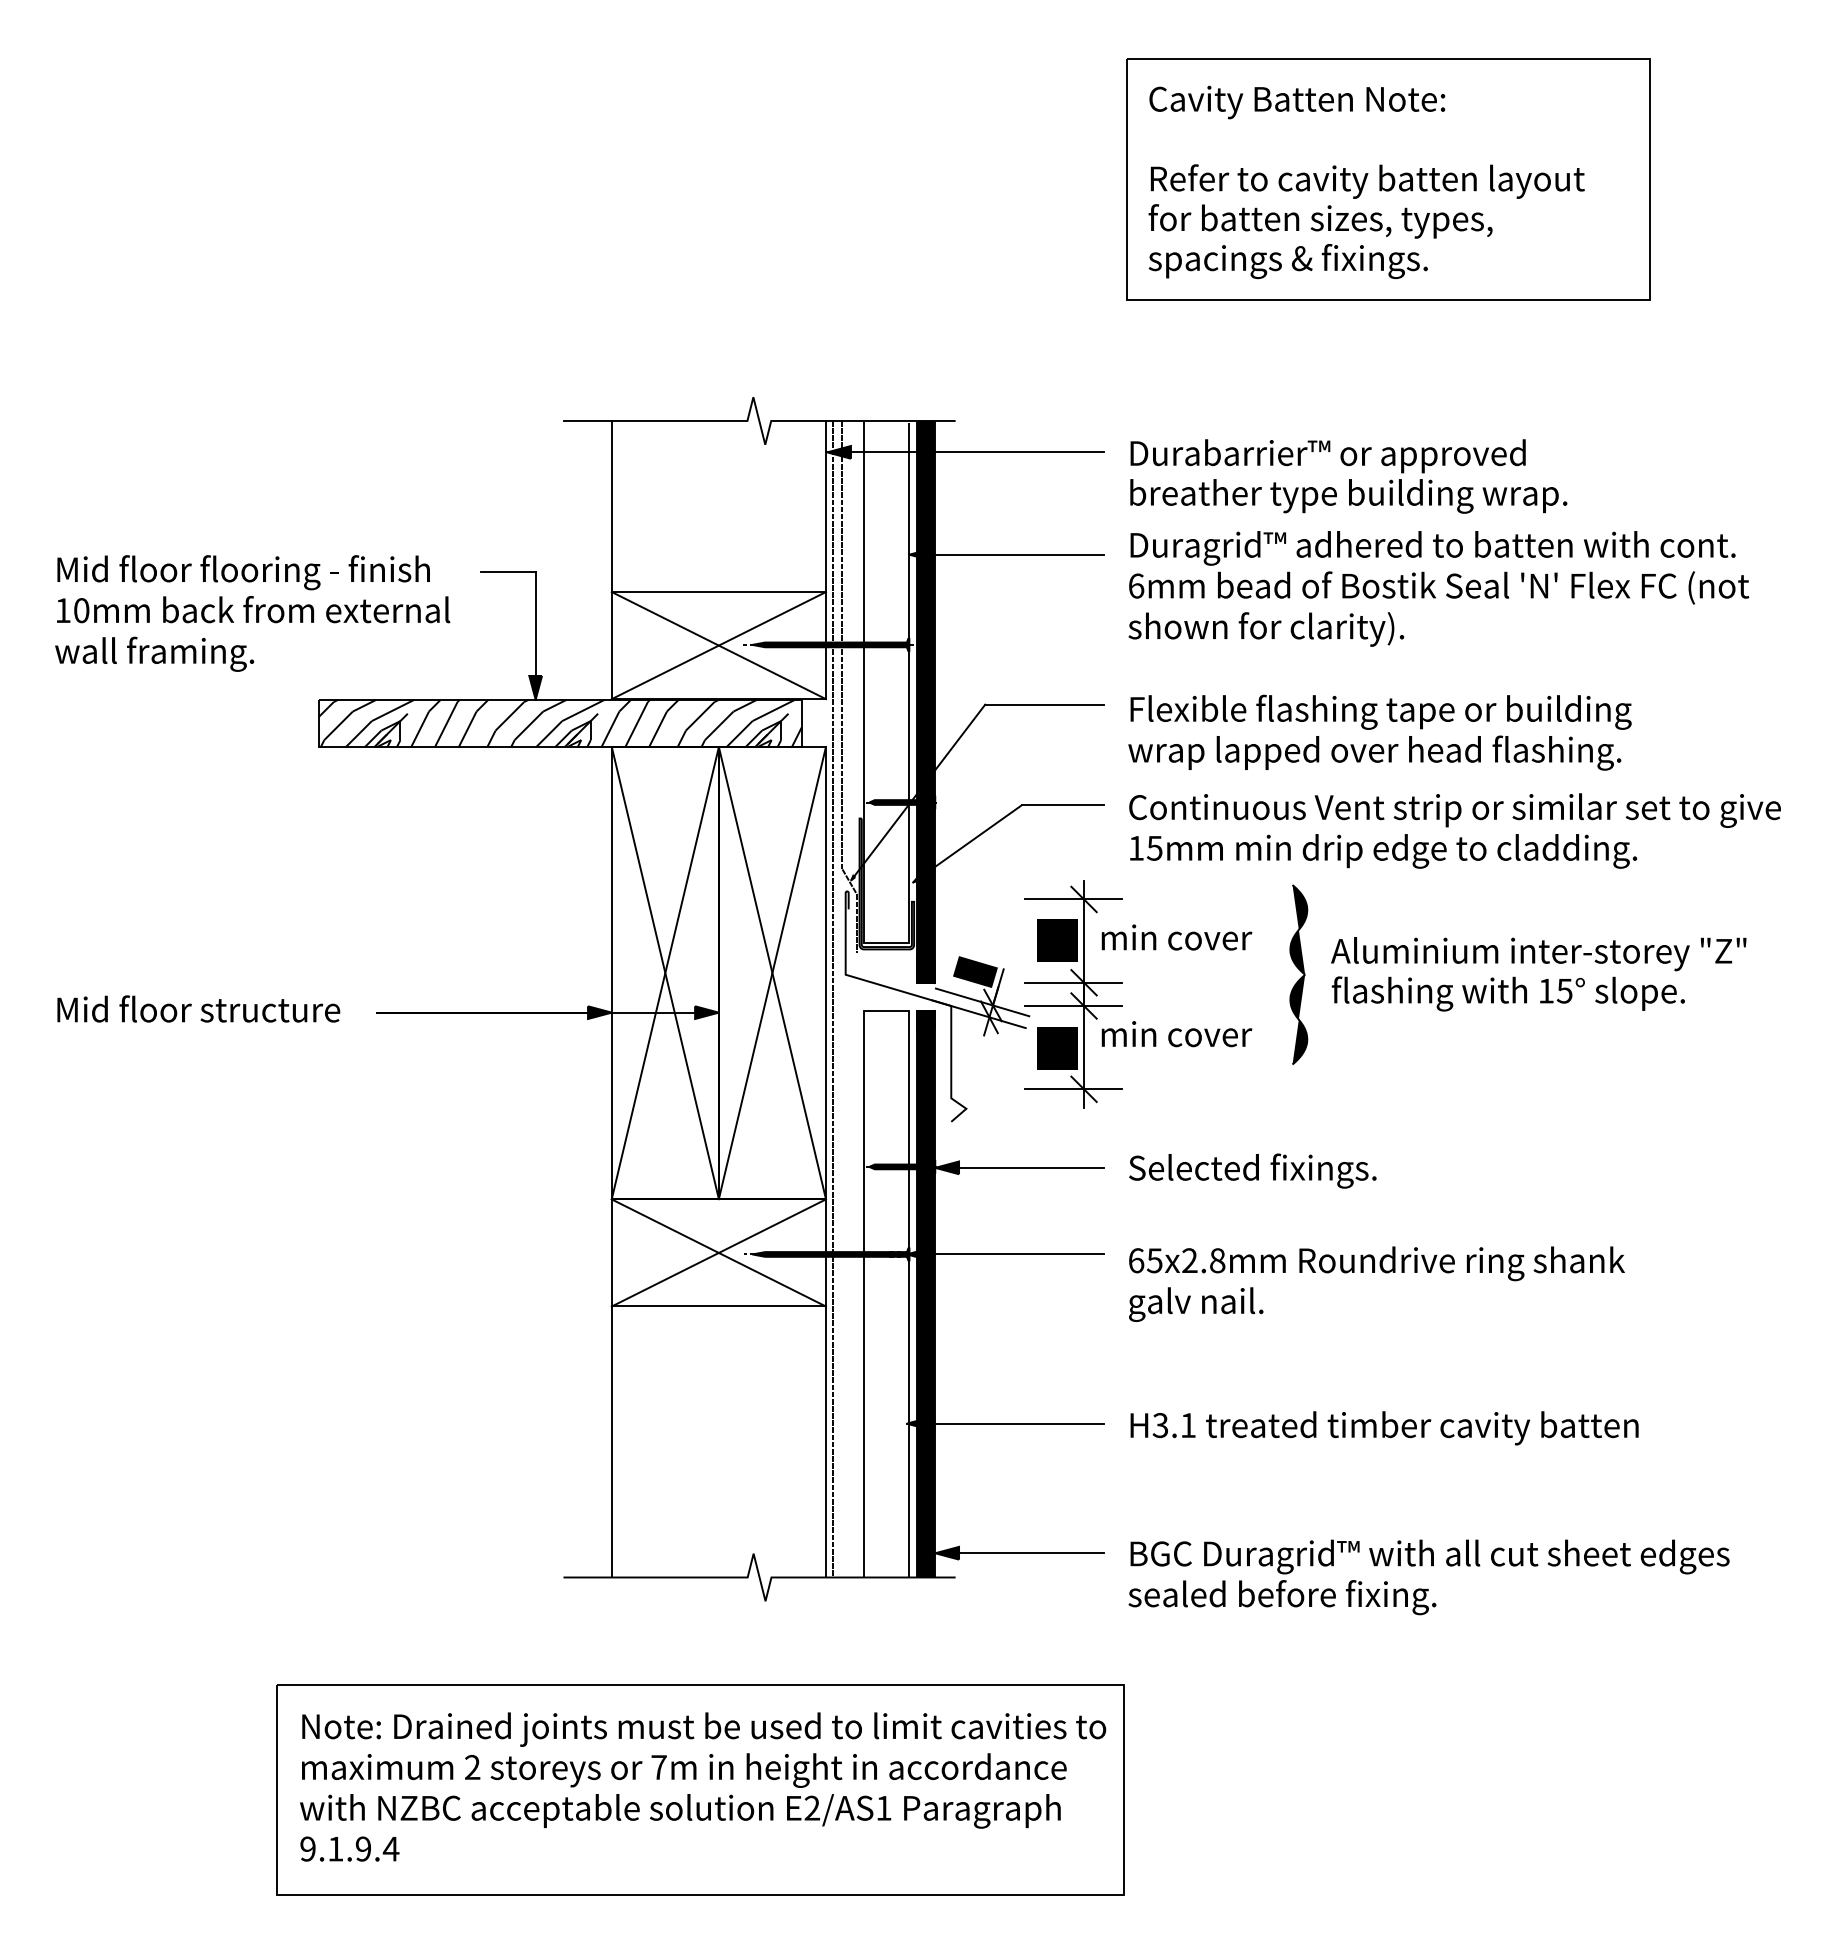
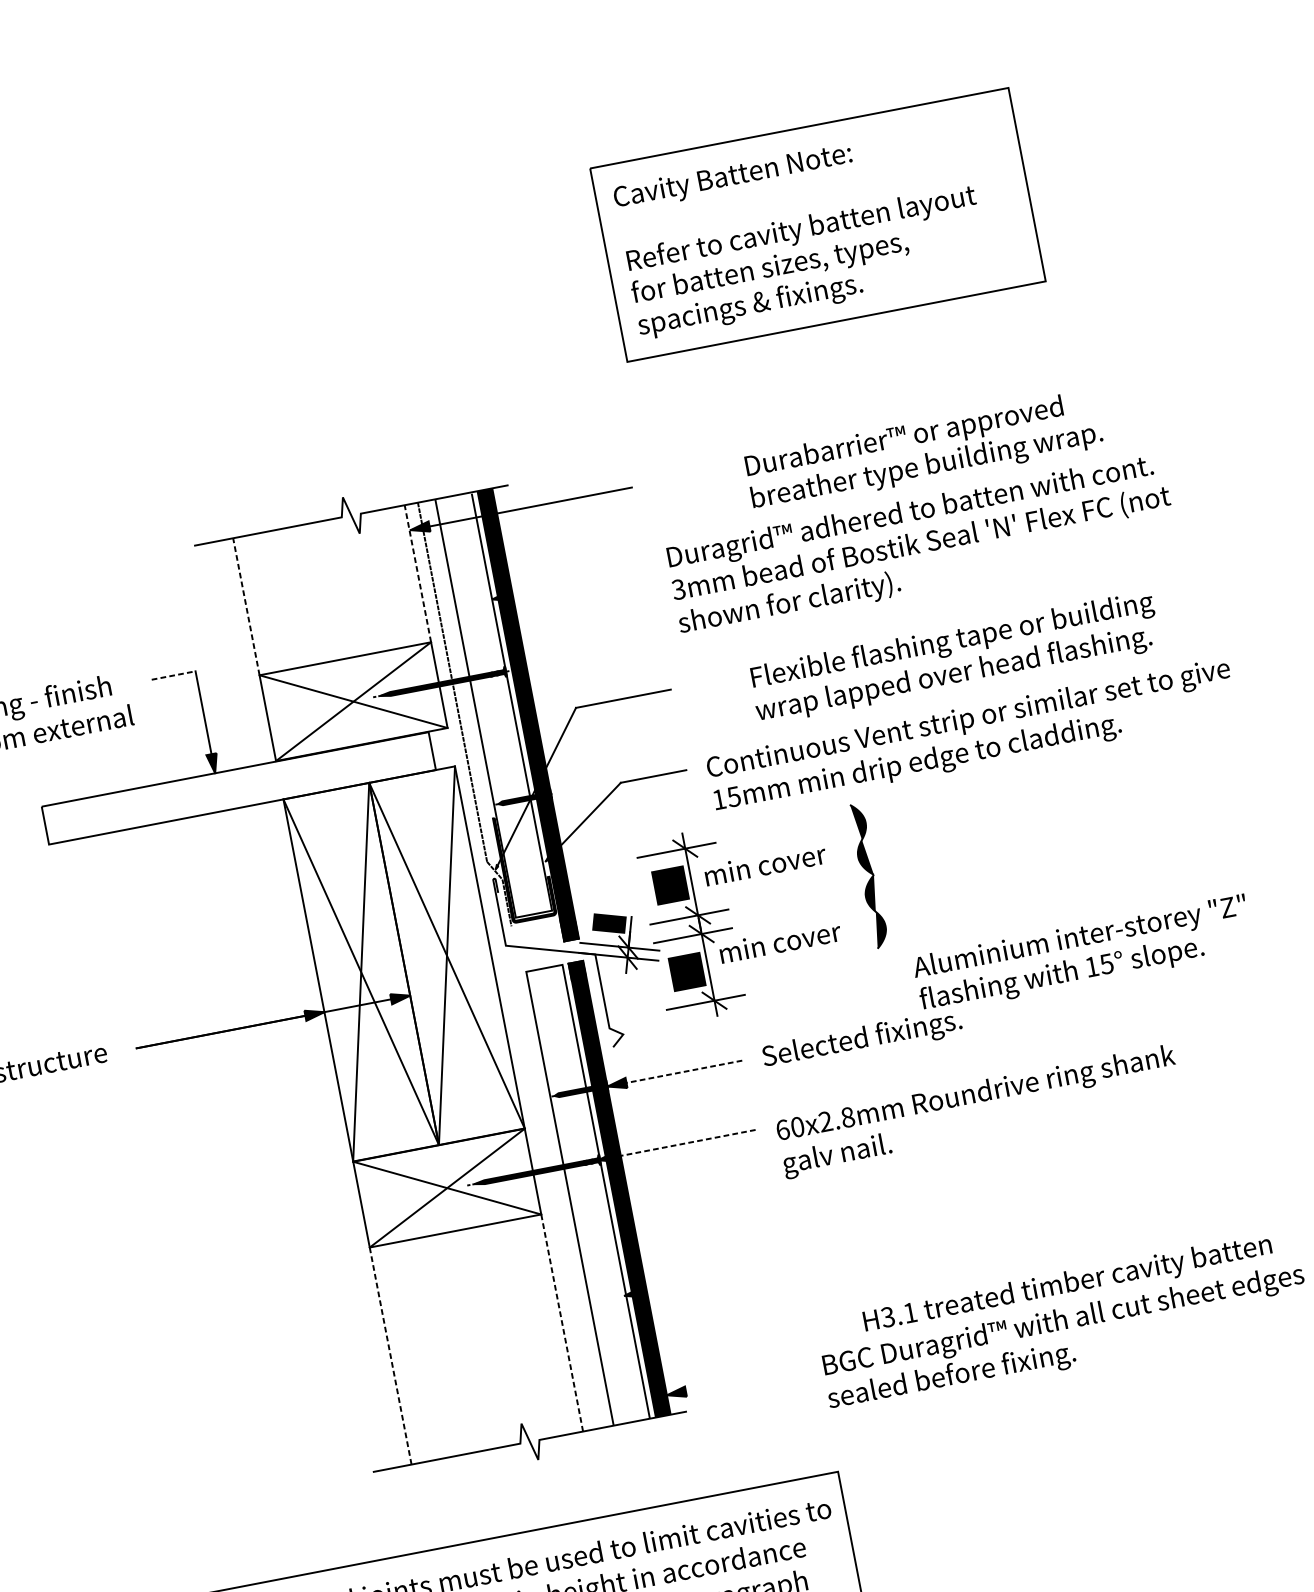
text: (1348, 476) -> (923, 451), moved
line: (611, 506) -> (246, 606), solid -> dashed
line: (825, 506) -> (417, 573), solid -> dashed
line: (1006, 554) -> (569, 584), removed
line: (508, 572) -> (173, 675), solid -> dashed
text: (1136, 585) -> (678, 589), 6mm -> 3mm
hatch: (560, 723) -> (238, 788), removed
text: (1379, 732) -> (954, 658), moved
text: (1538, 974) -> (1083, 954), moved
line: (833, 998) -> (499, 966), removed
line: (1018, 1167) -> (674, 1073), solid -> dashed
line: (1004, 1254) -> (676, 1145), solid -> dashed
text: (1154, 1260) -> (797, 1126), 65x2.8mm -> 60x2.8mm
line: (1004, 1423) -> (702, 1280), removed
text: (1384, 1428) -> (1067, 1285), moved
line: (611, 1442) -> (390, 1356), solid -> dashed
line: (825, 1442) -> (561, 1323), solid -> dashed
line: (1019, 1553) -> (734, 1382), removed

